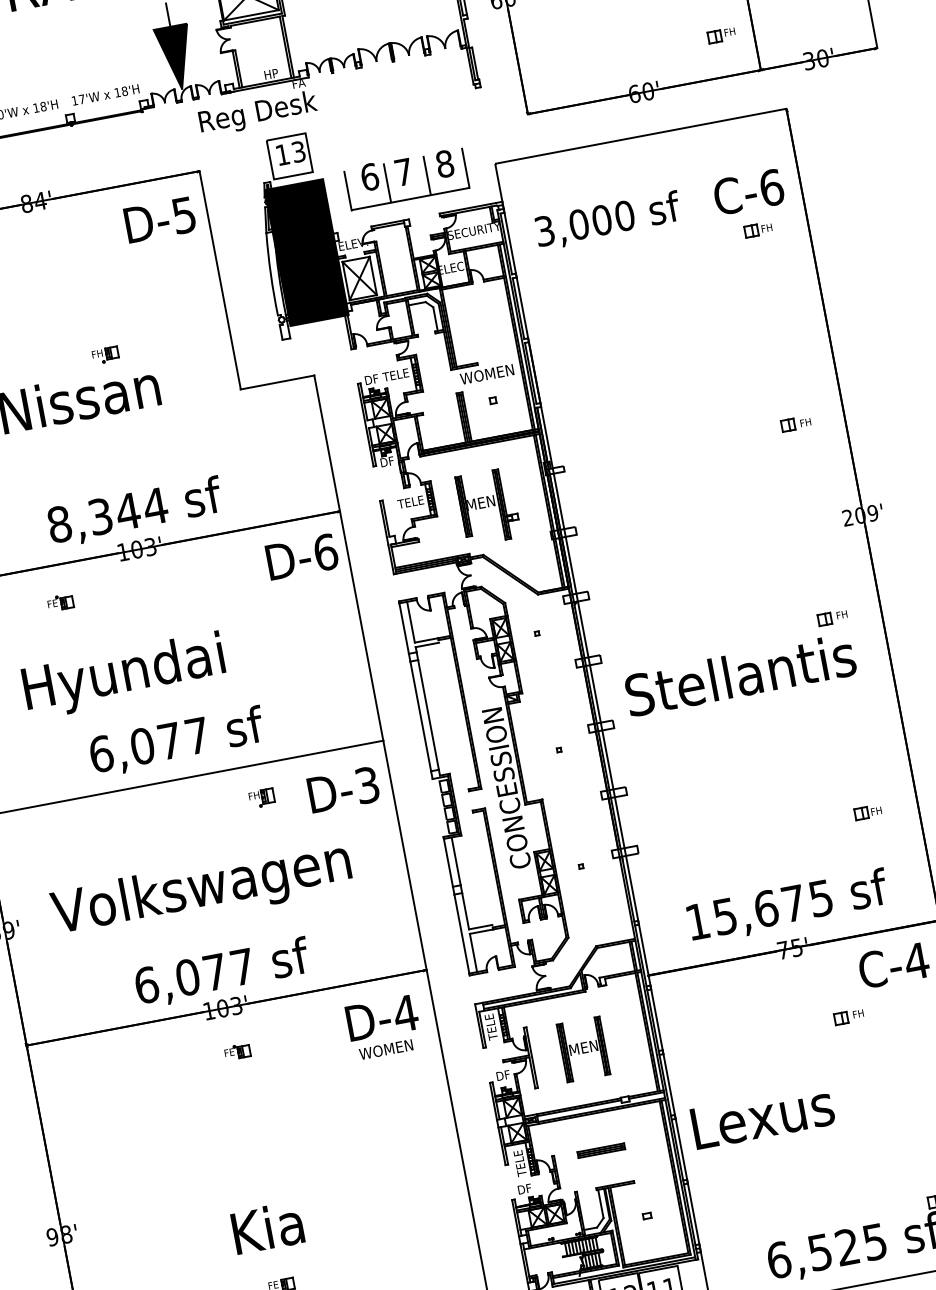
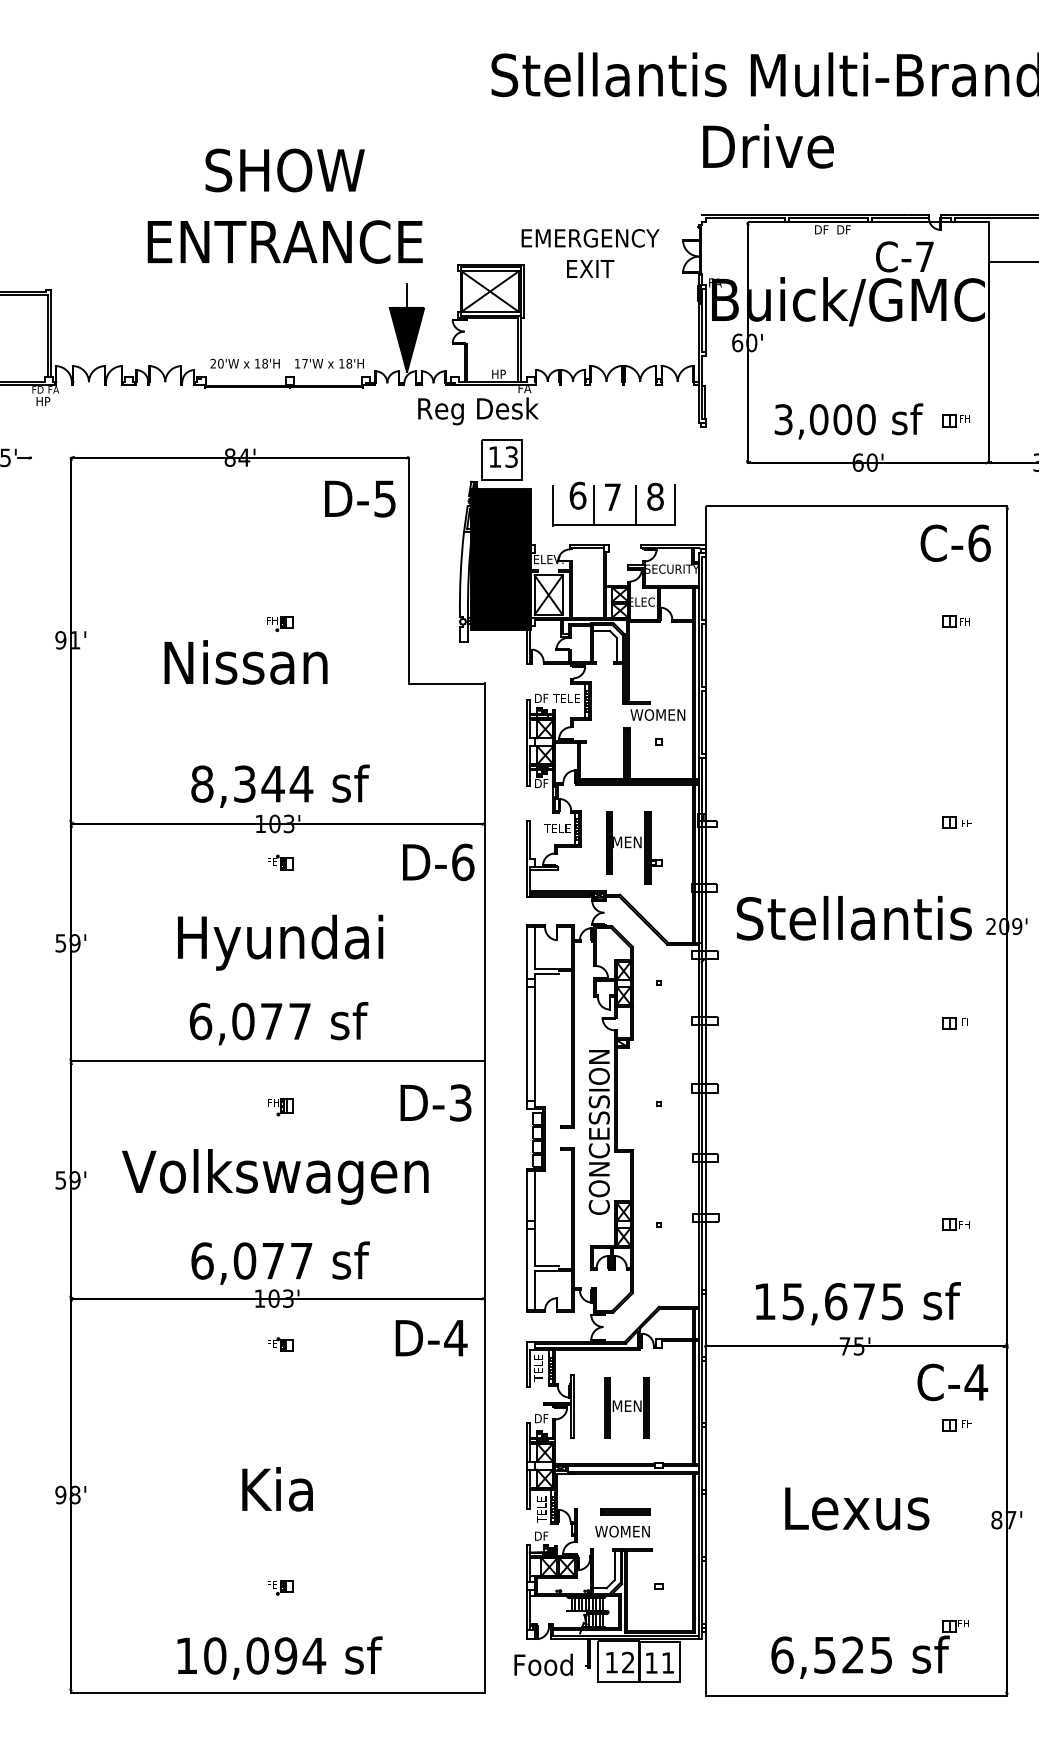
text: (748, 191) -> (955, 542), moved
text: (607, 220) -> (848, 421), moved
part: (60, 602) -> (280, 862), moved
text: (124, 675) -> (280, 942), moved
text: (739, 675) -> (853, 918), moved
part: (261, 798) -> (280, 1107), moved
part: (848, 1017) -> (956, 1425), moved
text: (386, 1049) -> (622, 1531), moved
text: (763, 1116) -> (857, 1508), moved
text: (267, 1228) -> (277, 1489), moved

